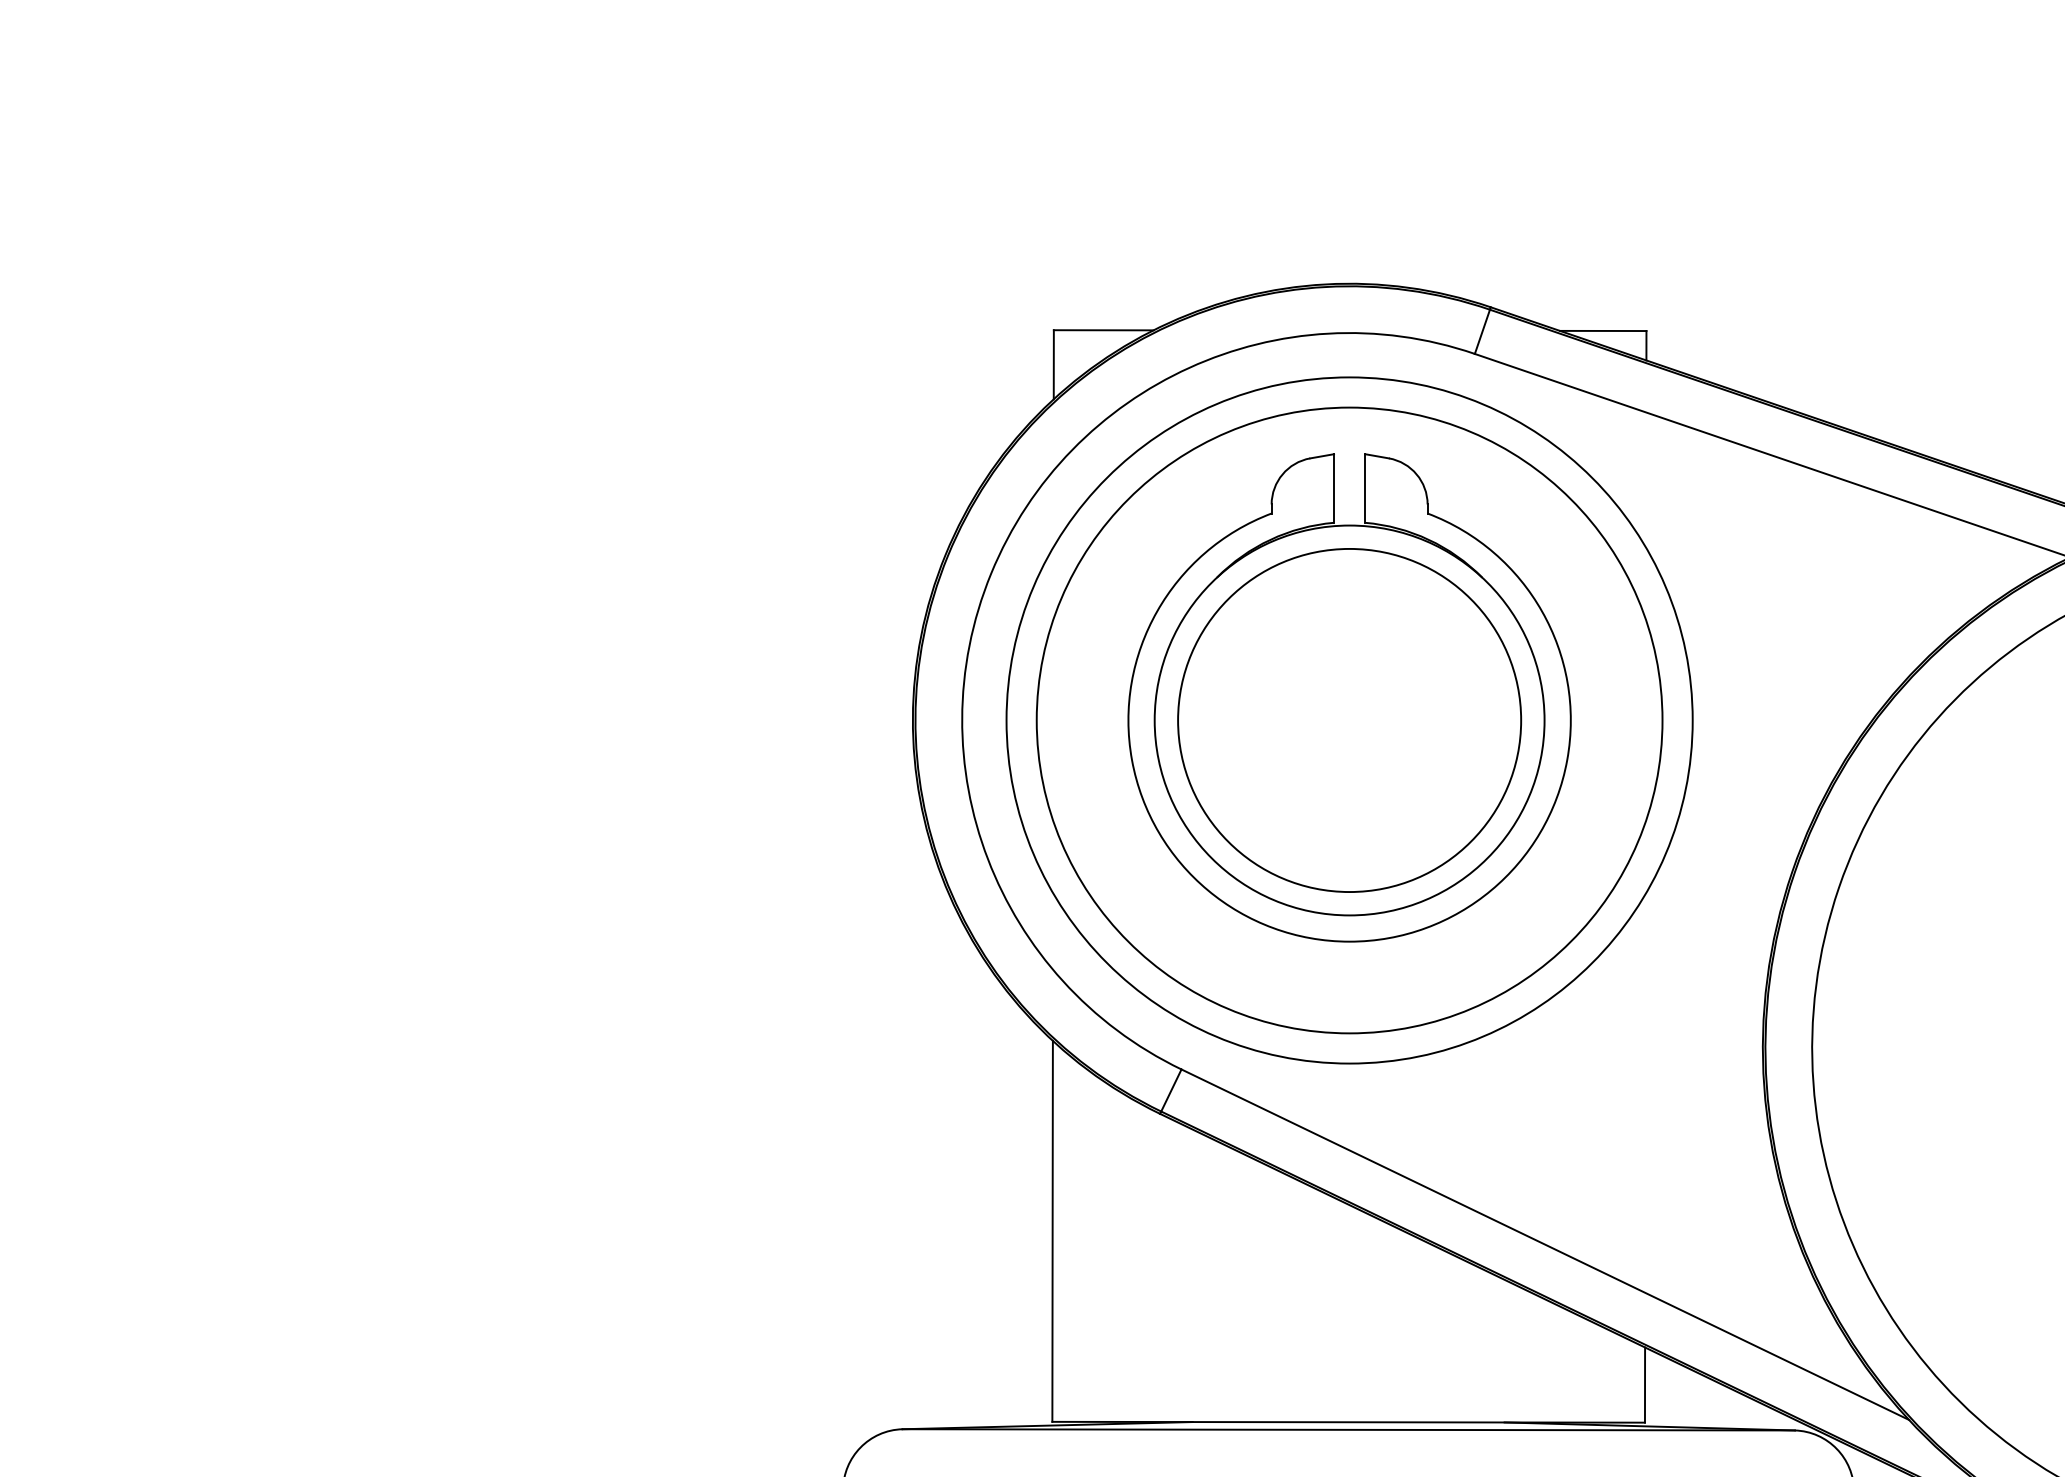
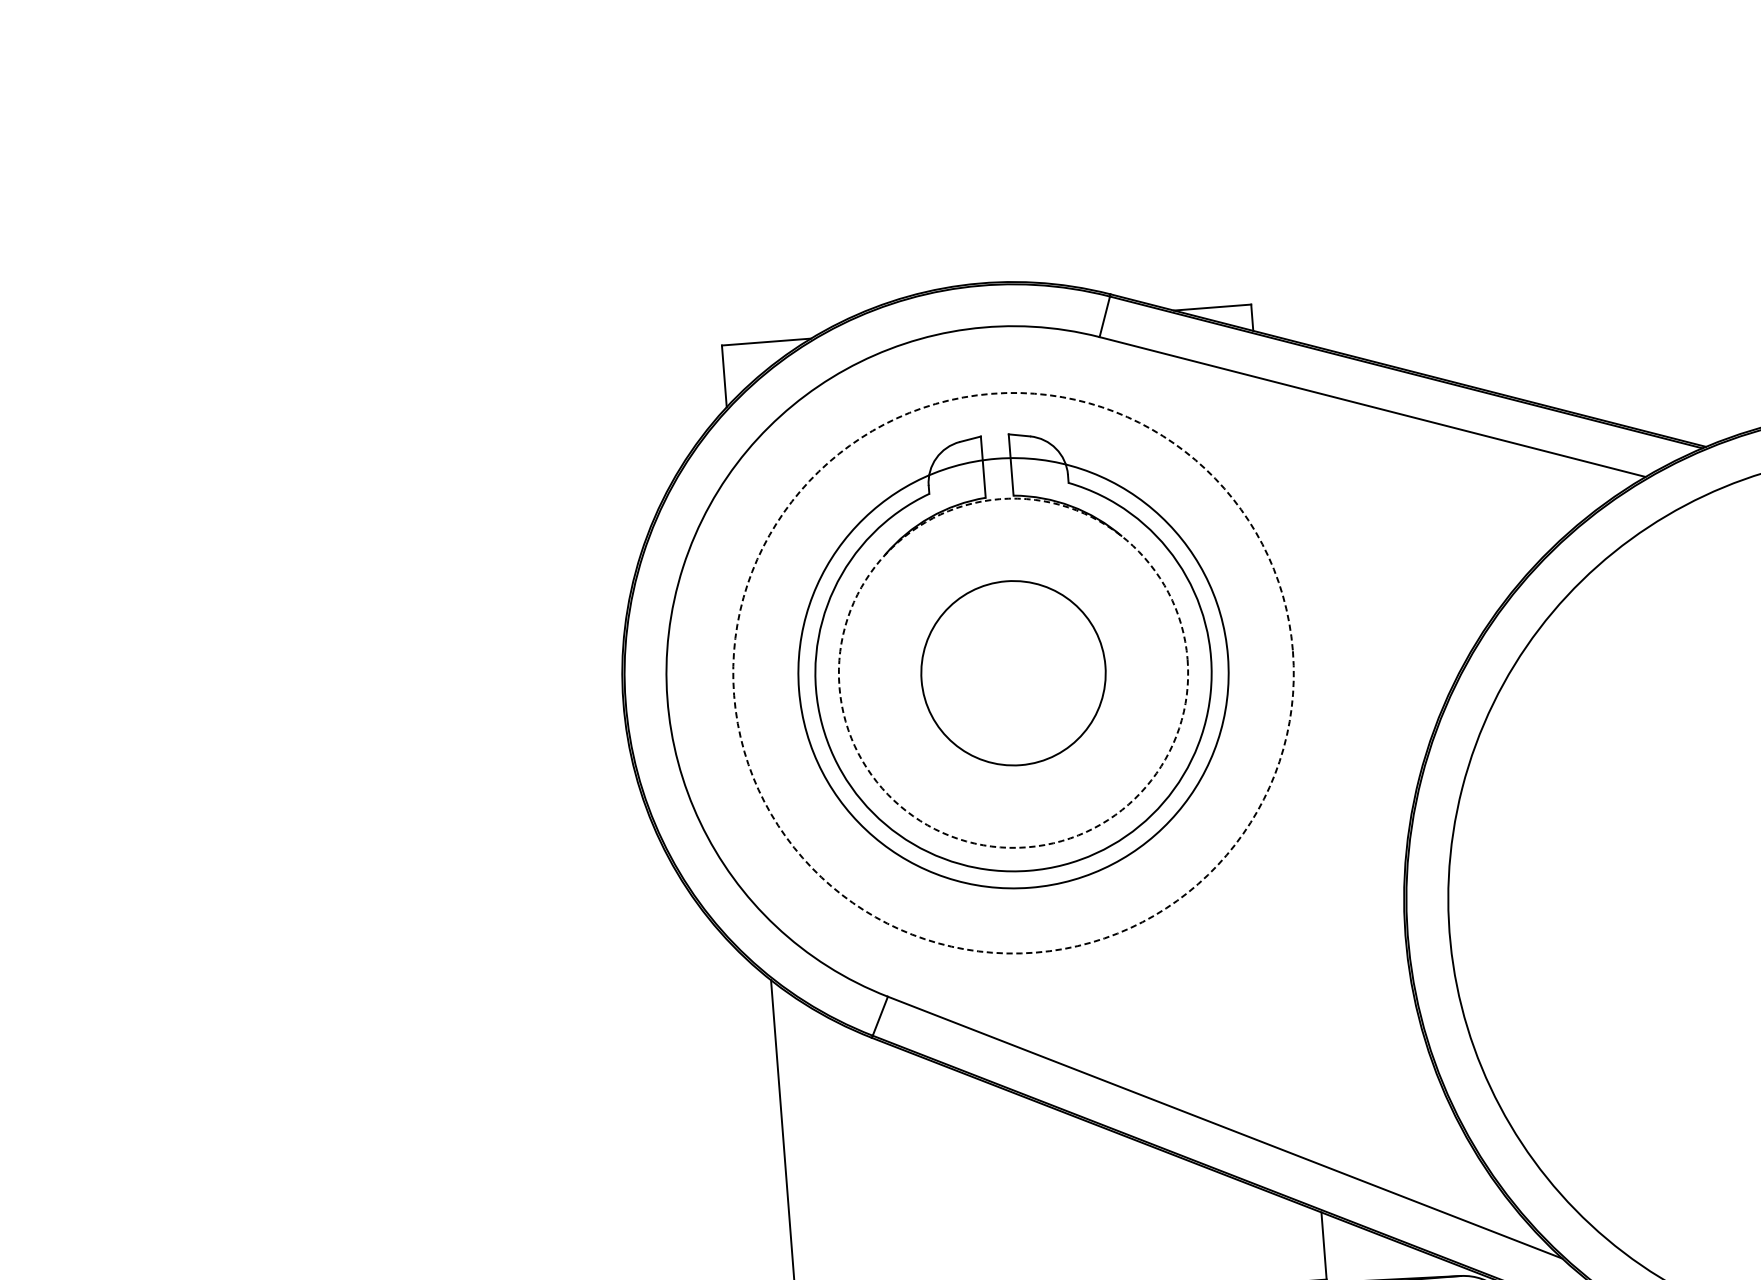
circle: (1349, 720) -> (1013, 673), size x0.6
circle: (1349, 720) -> (1013, 673), size x0.7
circle: (1349, 720) -> (1013, 673), solid -> dashed
circle: (1349, 720) -> (1013, 673), solid -> dashed

